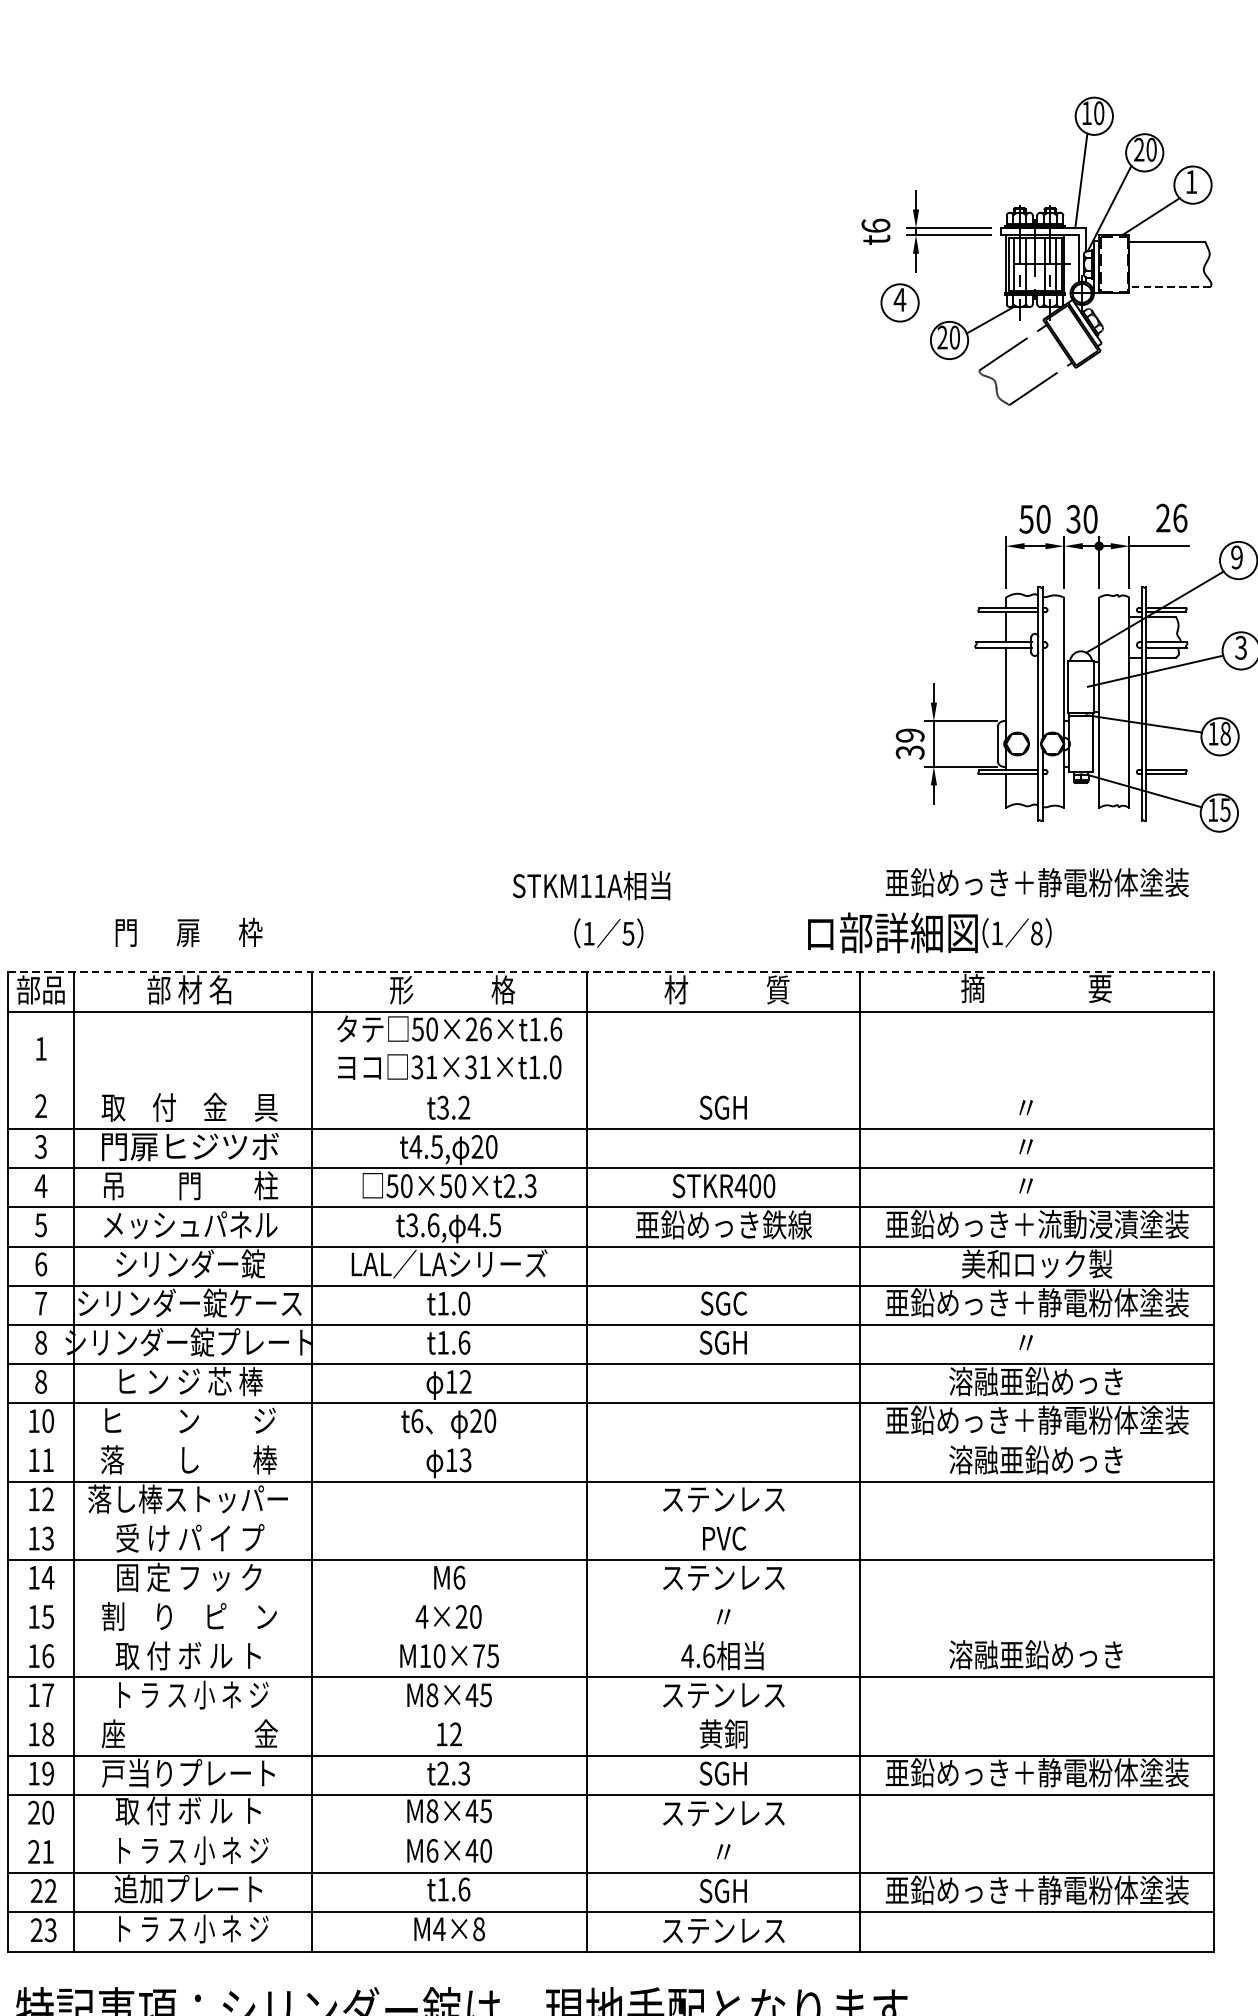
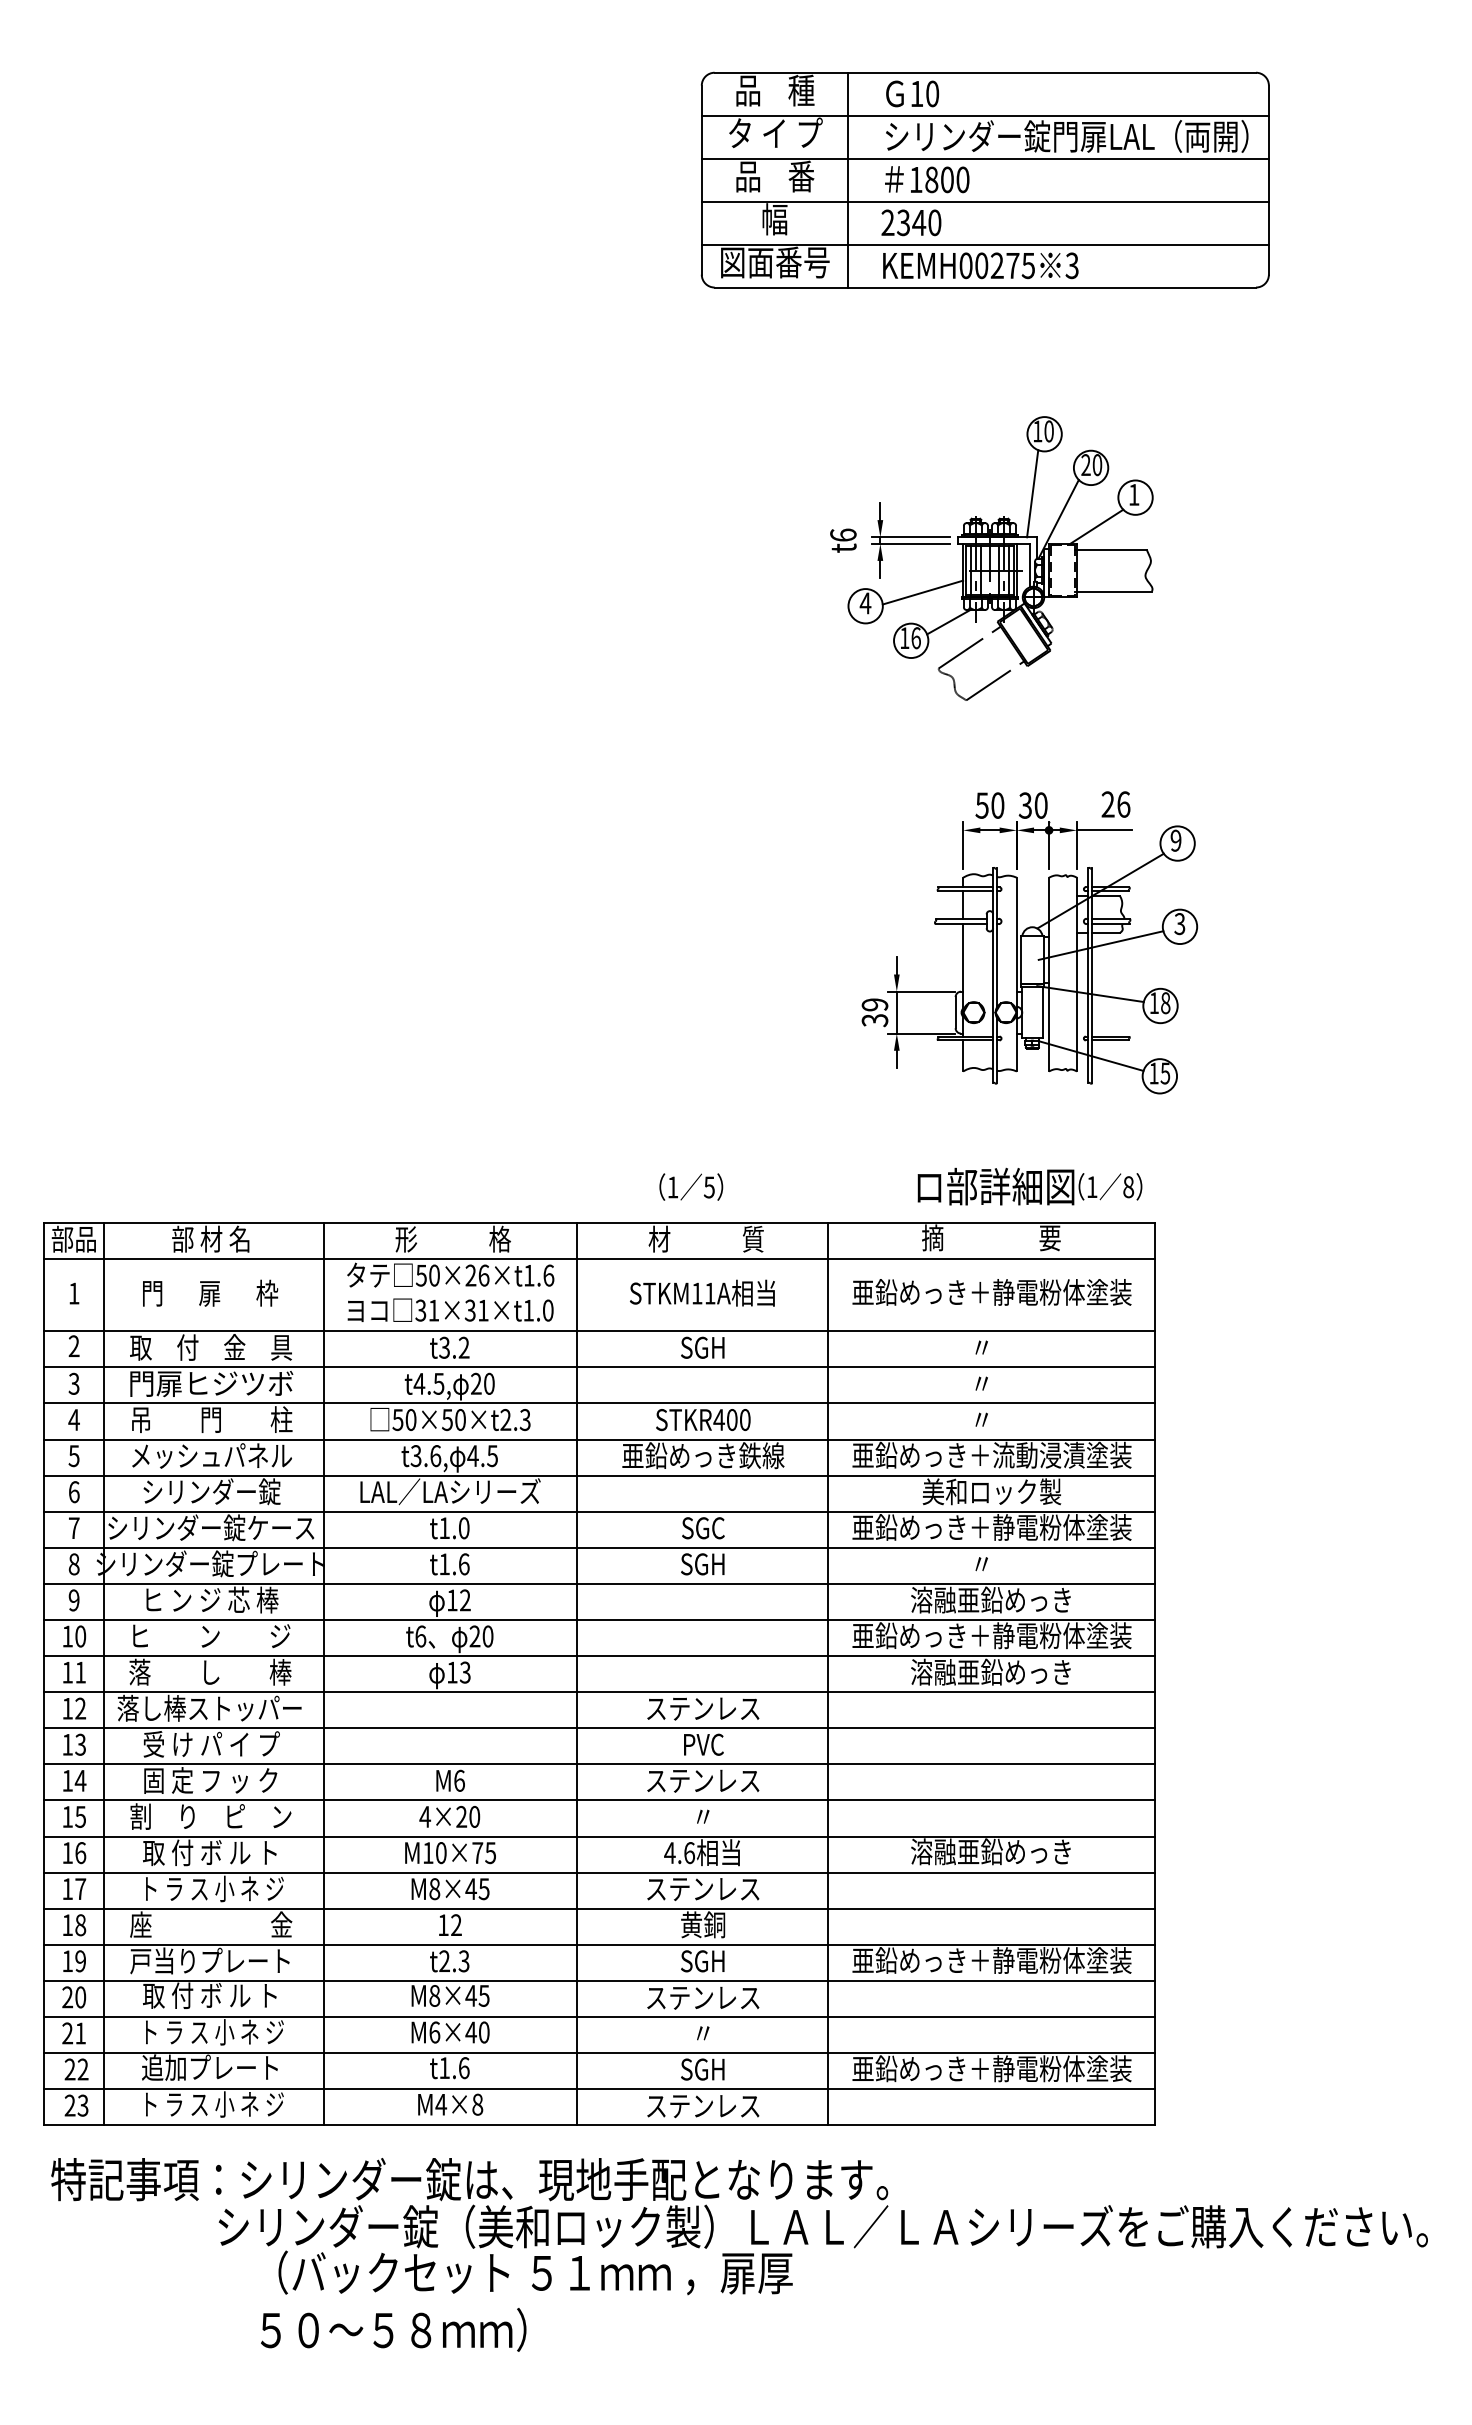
line: (1169, 286) -> (1113, 591), dashed -> solid
line: (961, 288) -> (922, 592), added
text: (948, 337) -> (910, 638), 20 -> 16
text: (1036, 882) -> (991, 1292), moved
text: (591, 884) -> (702, 1292), moved
text: (189, 931) -> (210, 1292), moved
text: (609, 932) -> (691, 1186), moved
text: (929, 932) -> (1029, 1186), moved
line: (611, 972) -> (599, 1223), dashed -> solid
line: (610, 1090) -> (598, 1331), added
text: (40, 1382) -> (73, 1600), 8 -> 9
line: (610, 1442) -> (598, 1656), added
line: (610, 1520) -> (598, 1728), added
line: (610, 1599) -> (598, 1800), added
line: (610, 1638) -> (598, 1836), added
line: (610, 1716) -> (598, 1908), added
line: (610, 1833) -> (598, 2016), added

